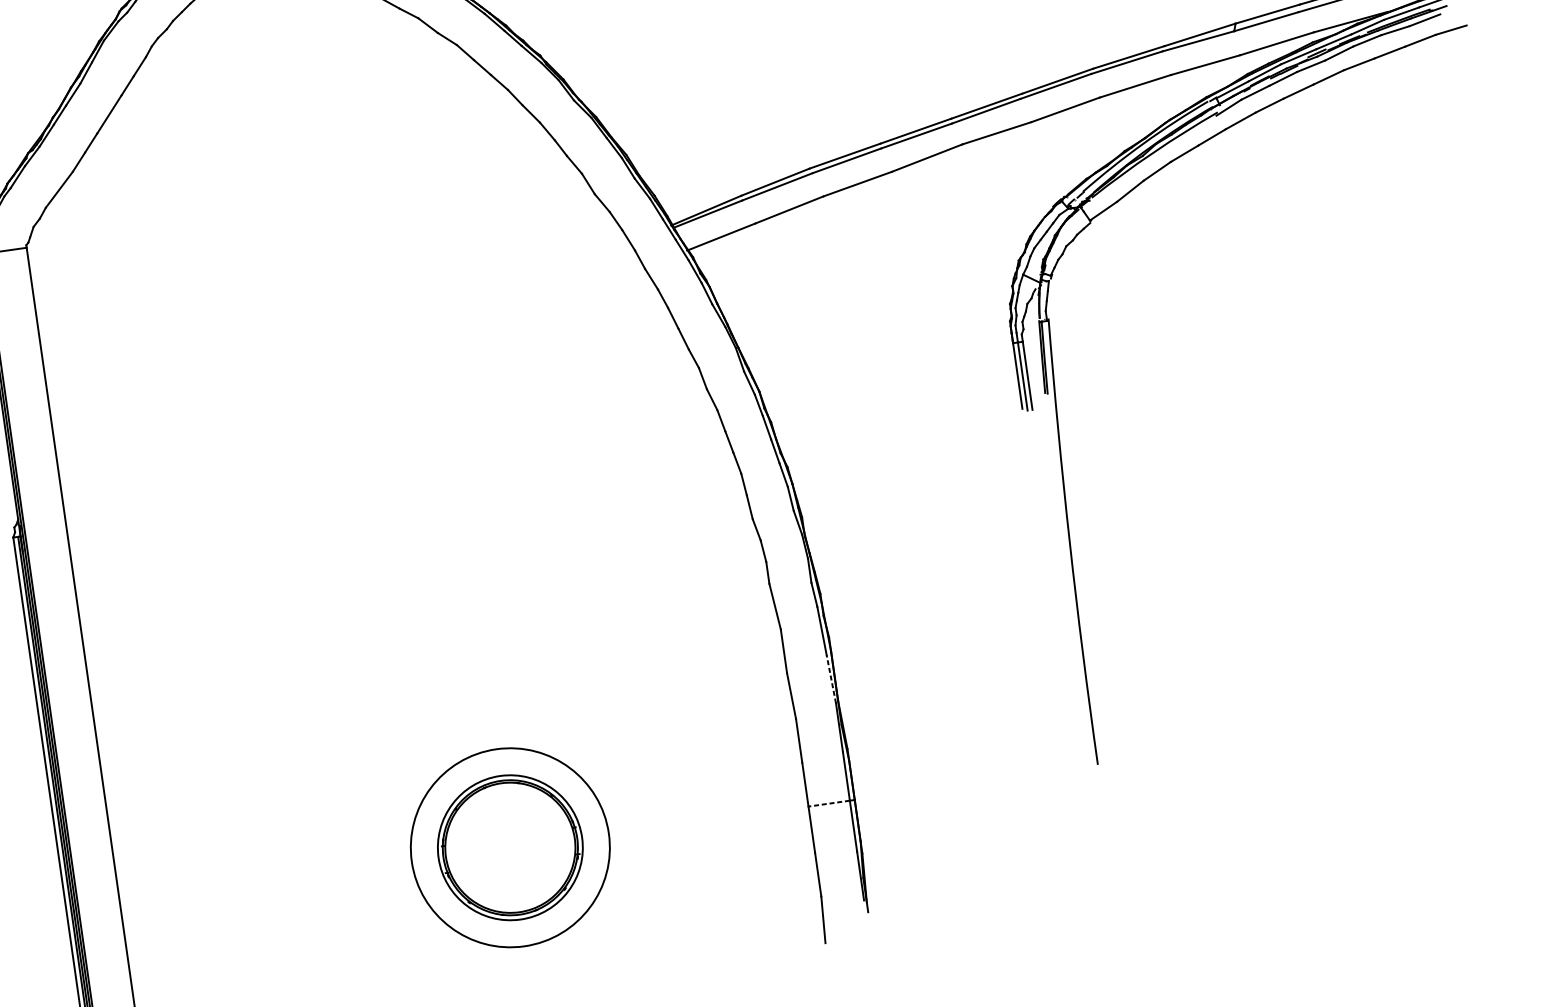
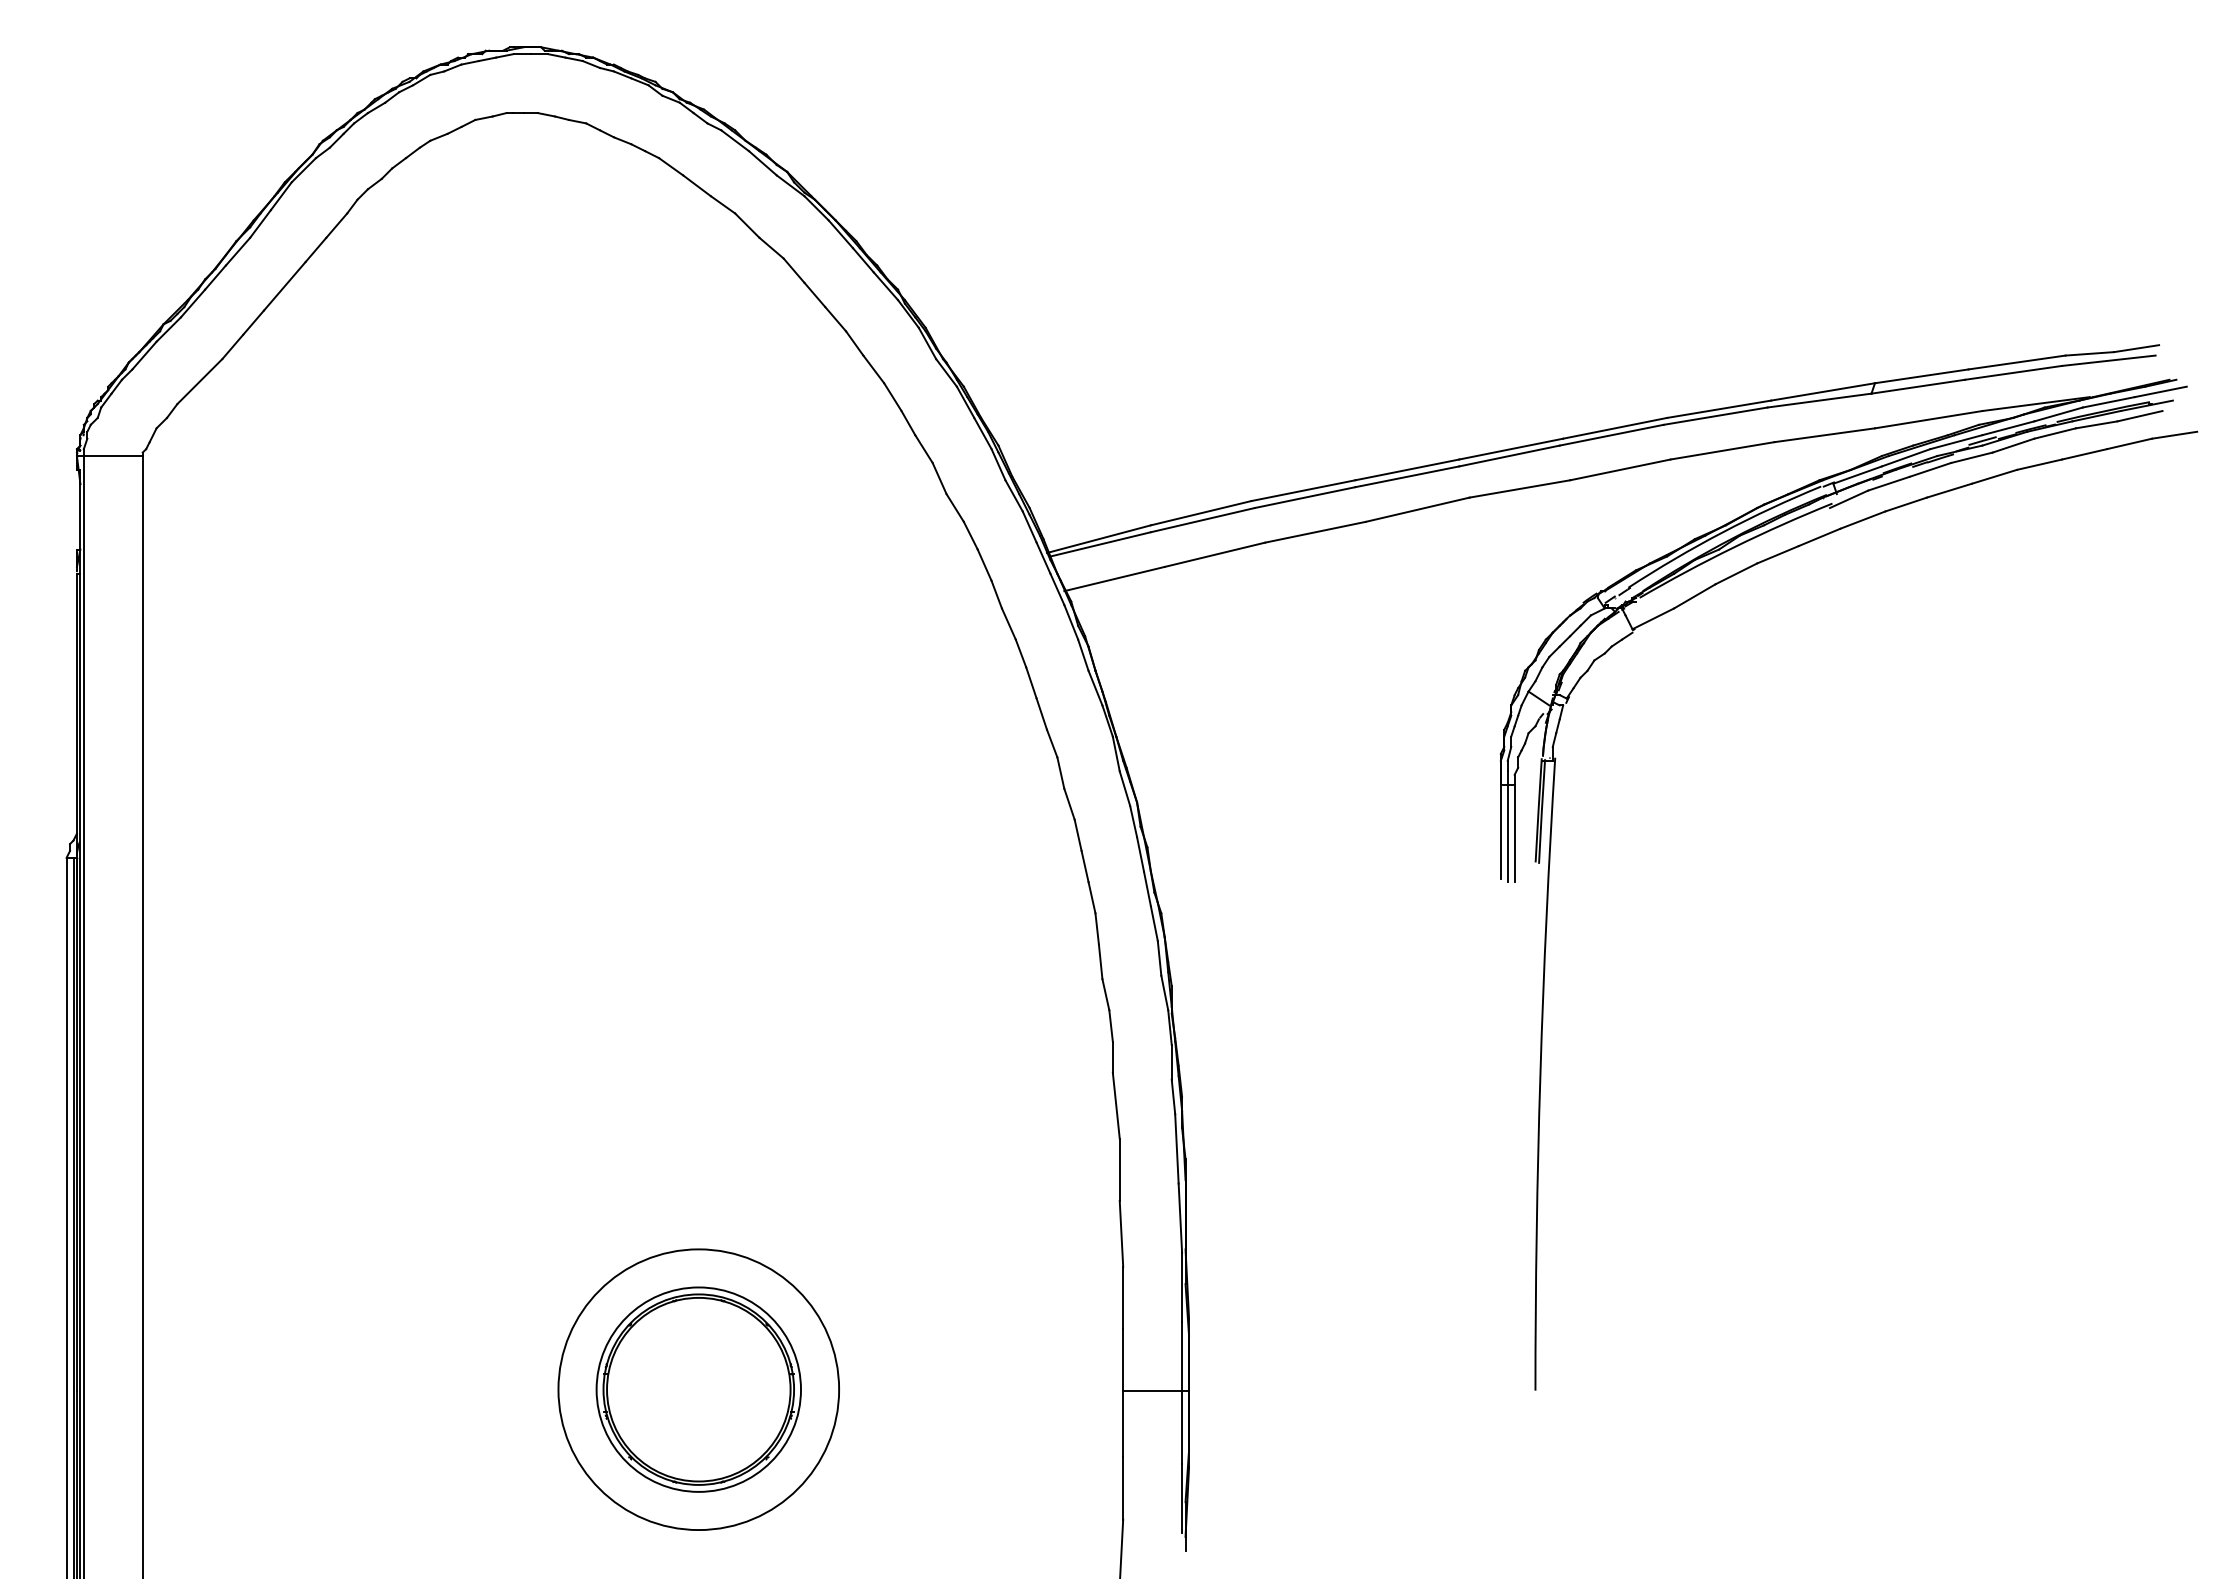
line: (831, 679) -> (1180, 1218), dashed -> solid
line: (829, 803) -> (1152, 1391), dashed -> solid

